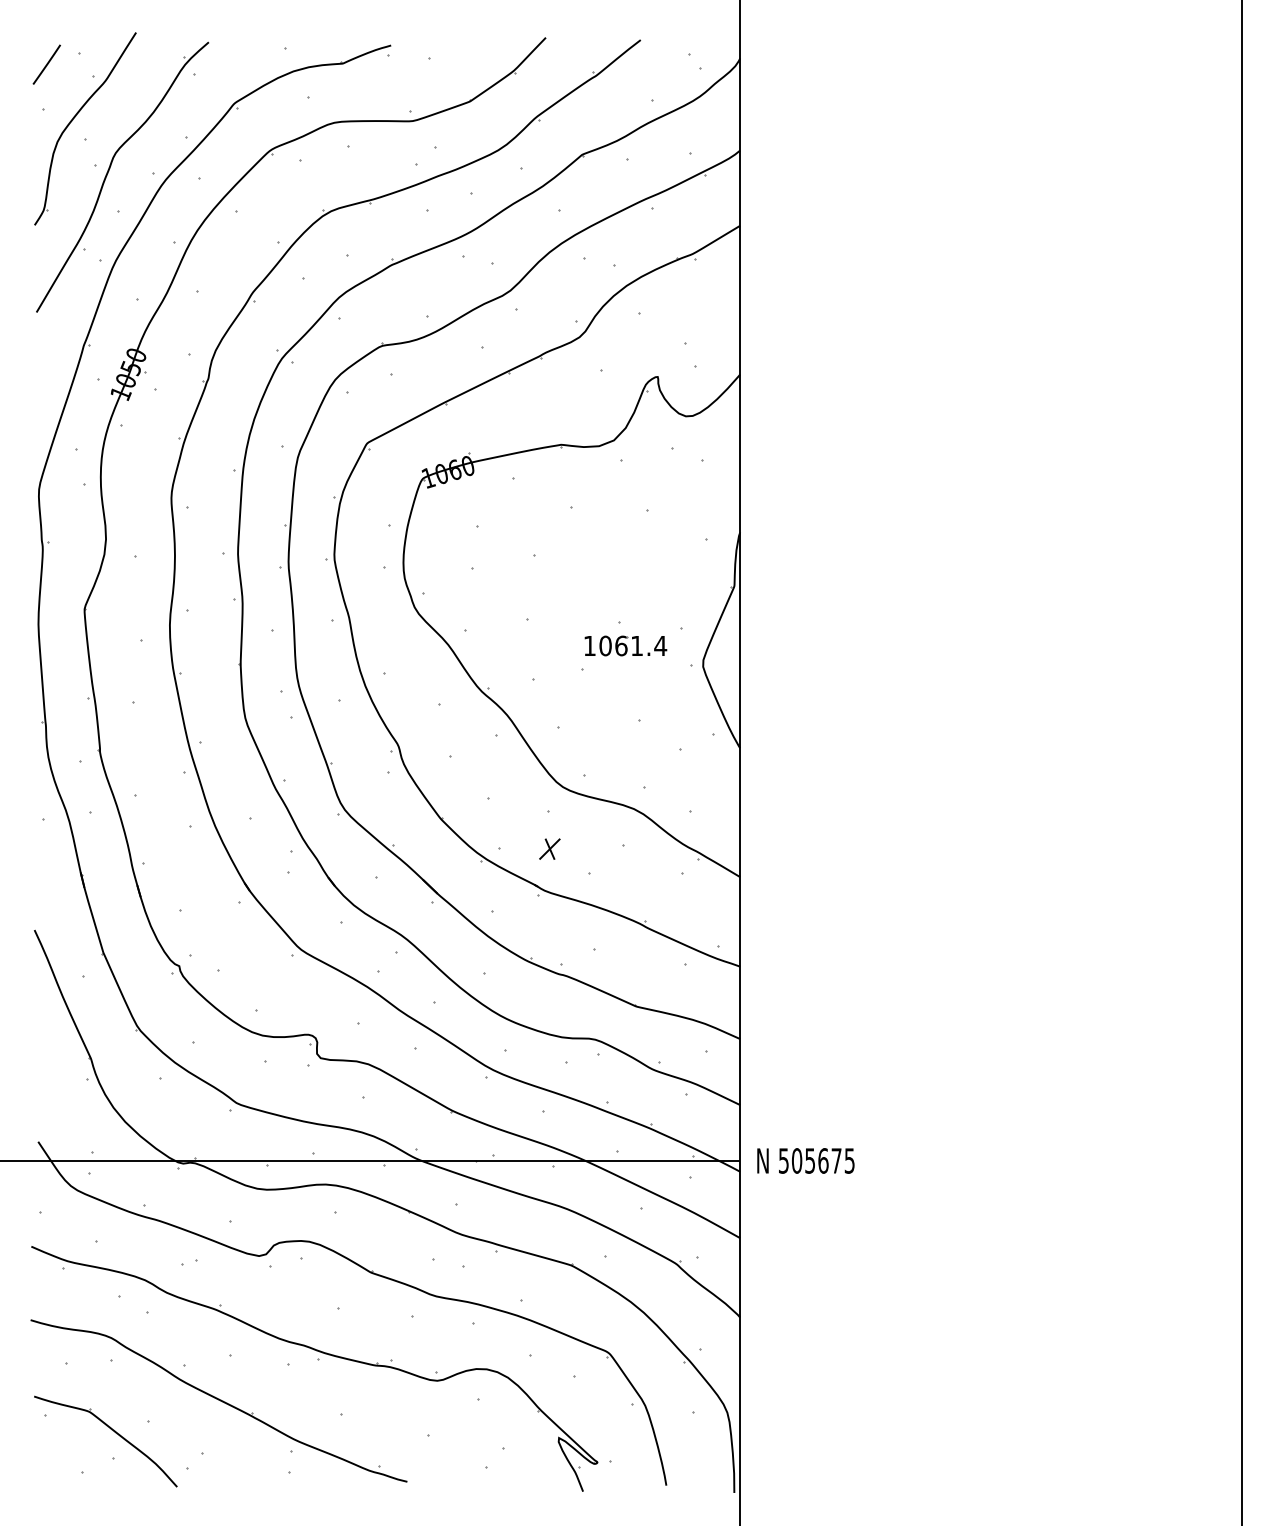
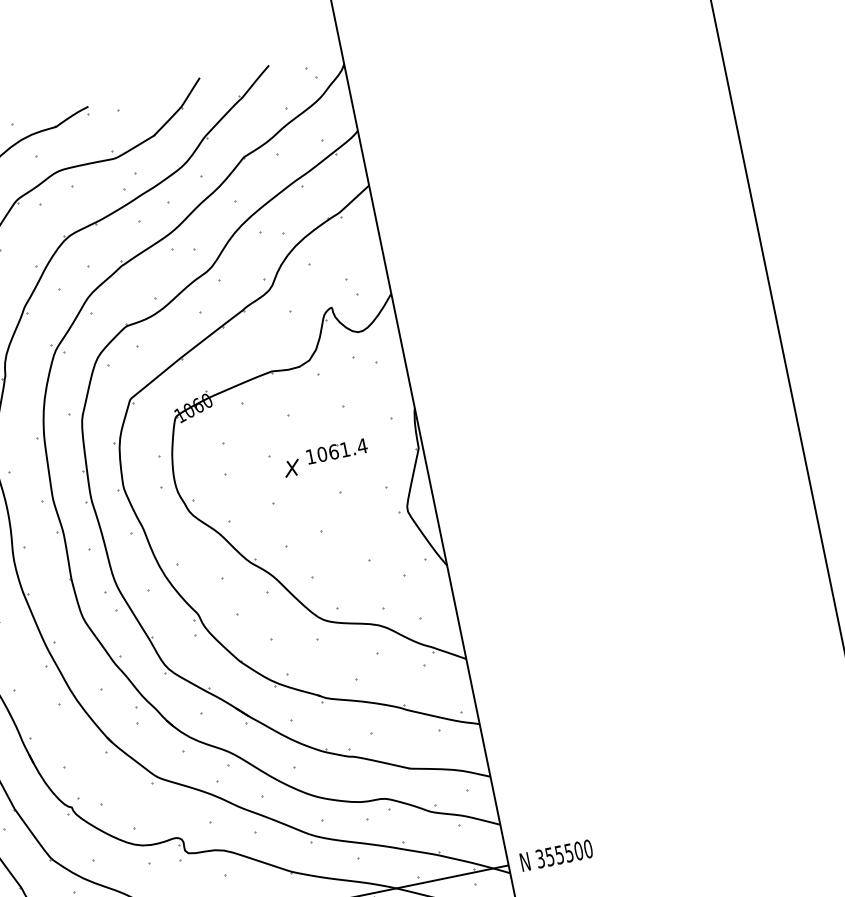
part: (625, 645) -> (336, 451), moved
part: (549, 848) -> (291, 467), moved
text: (816, 1160) -> (564, 853), 505675 -> 355500

